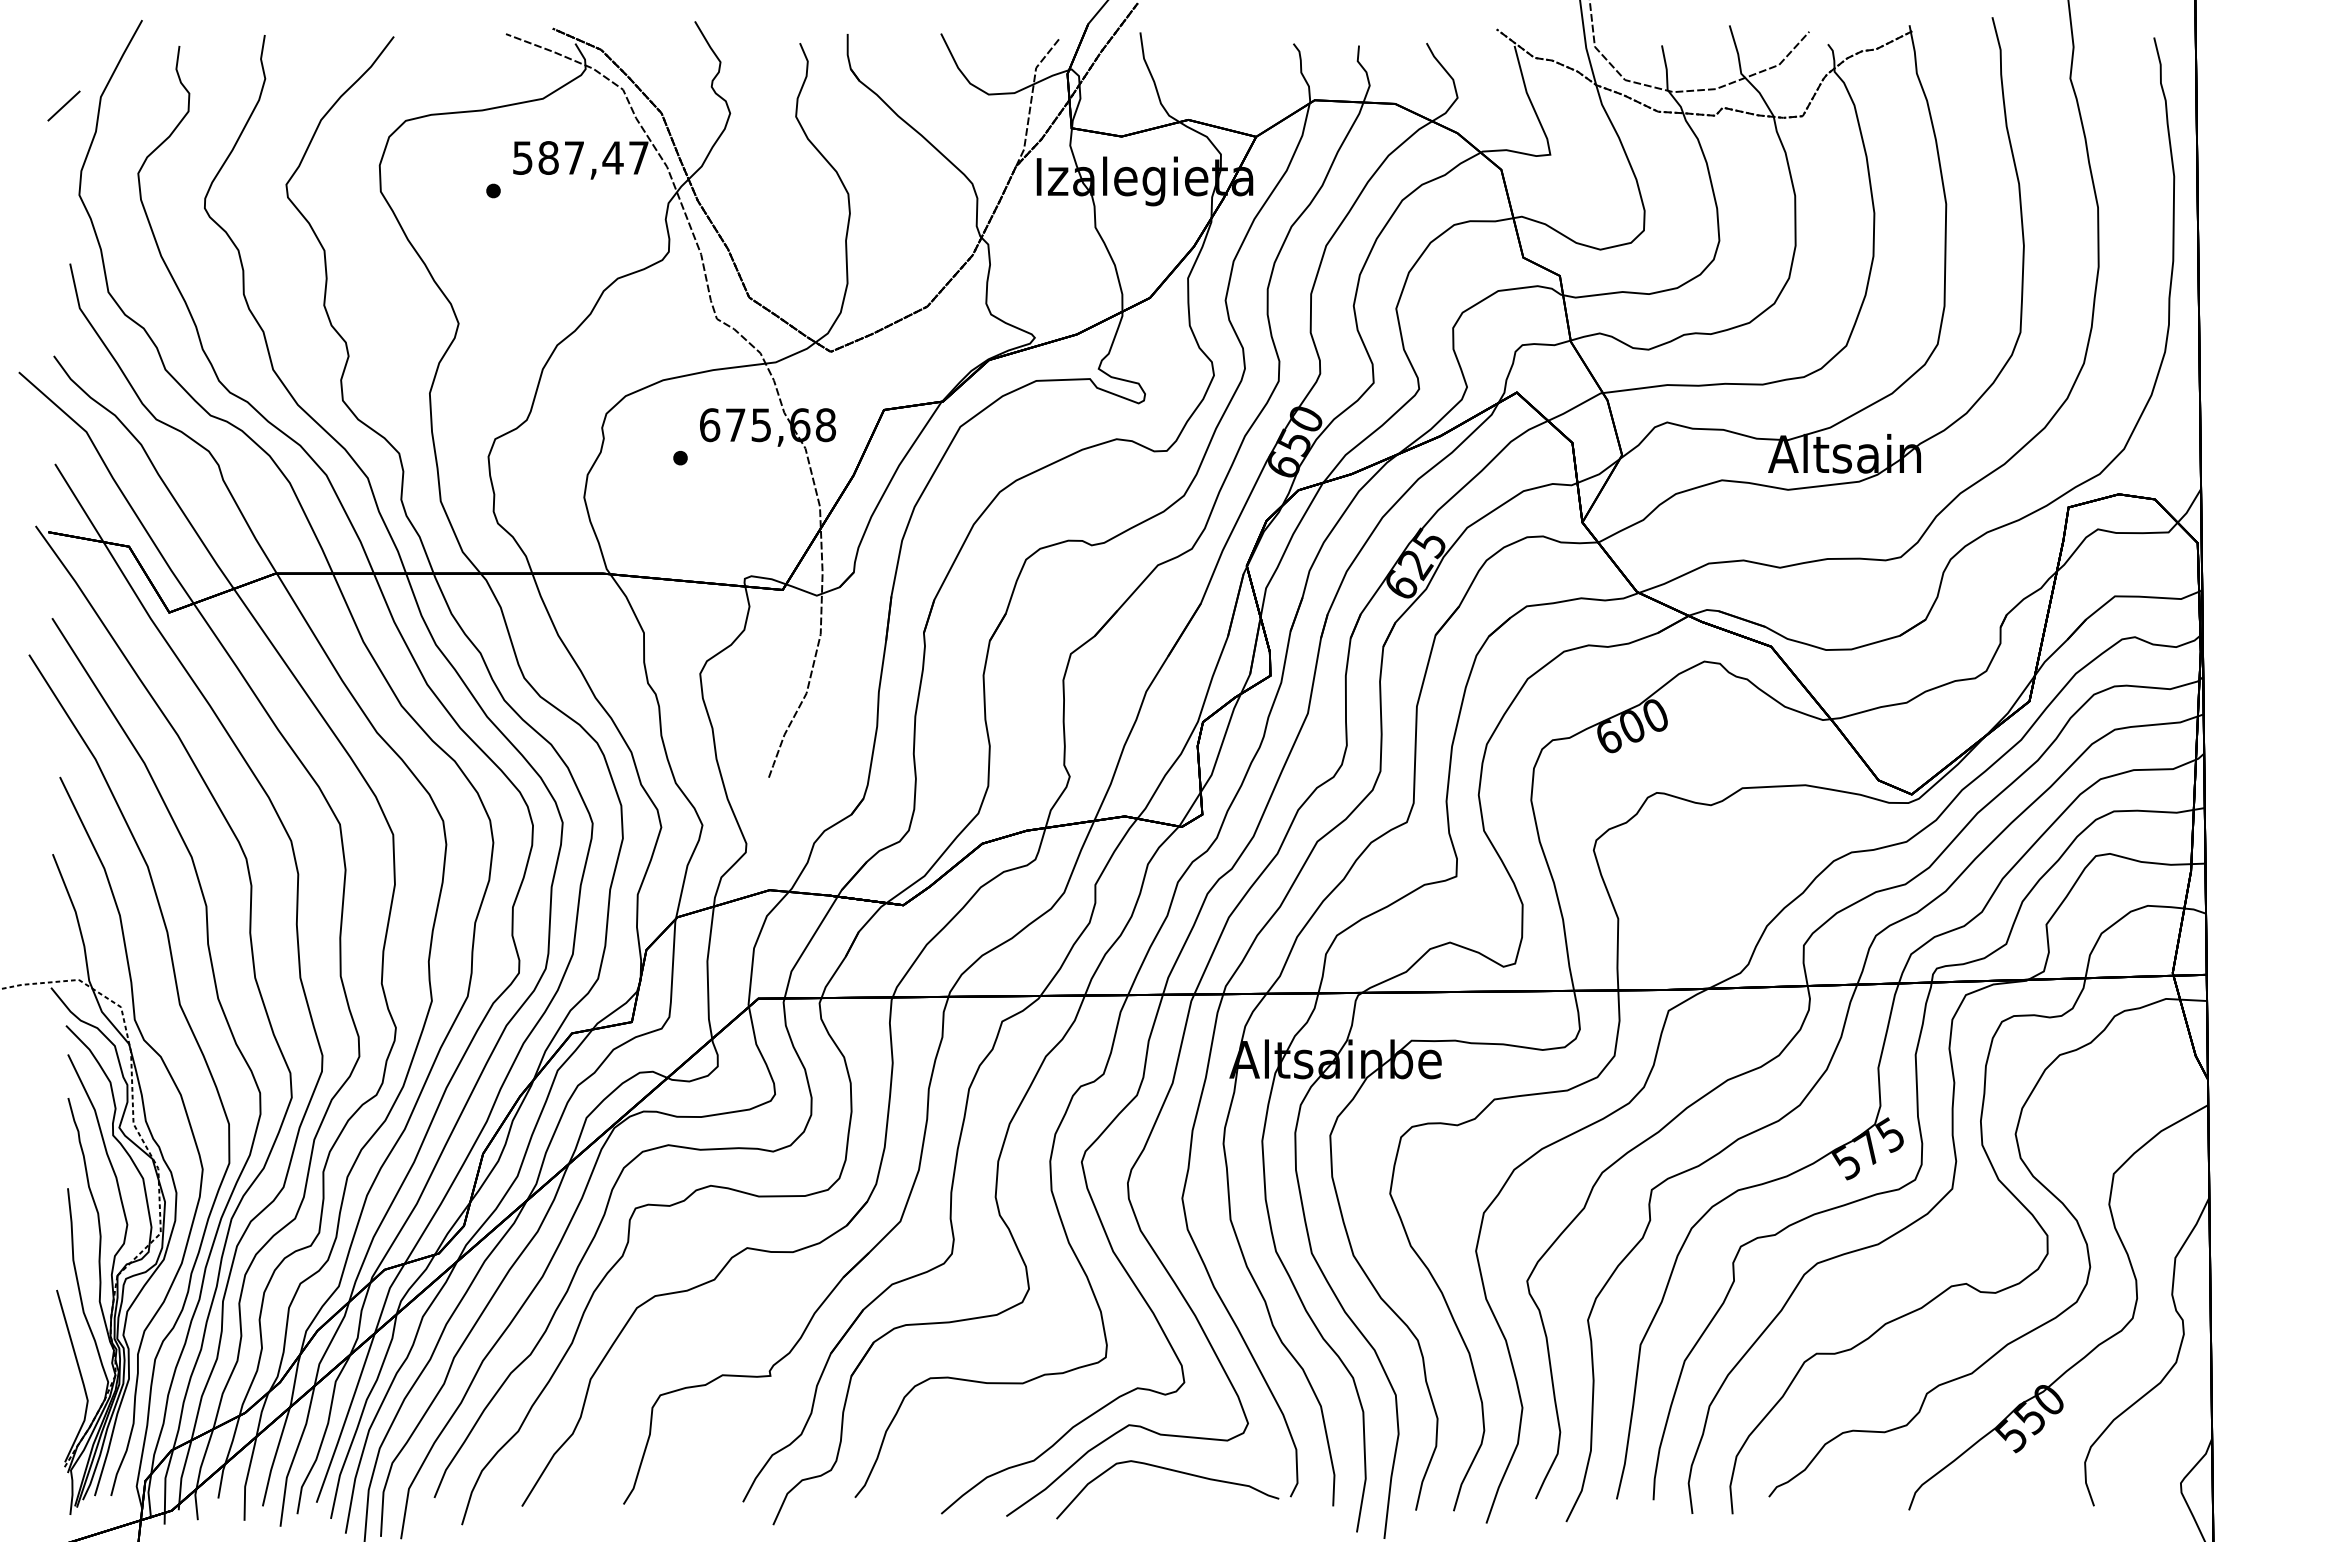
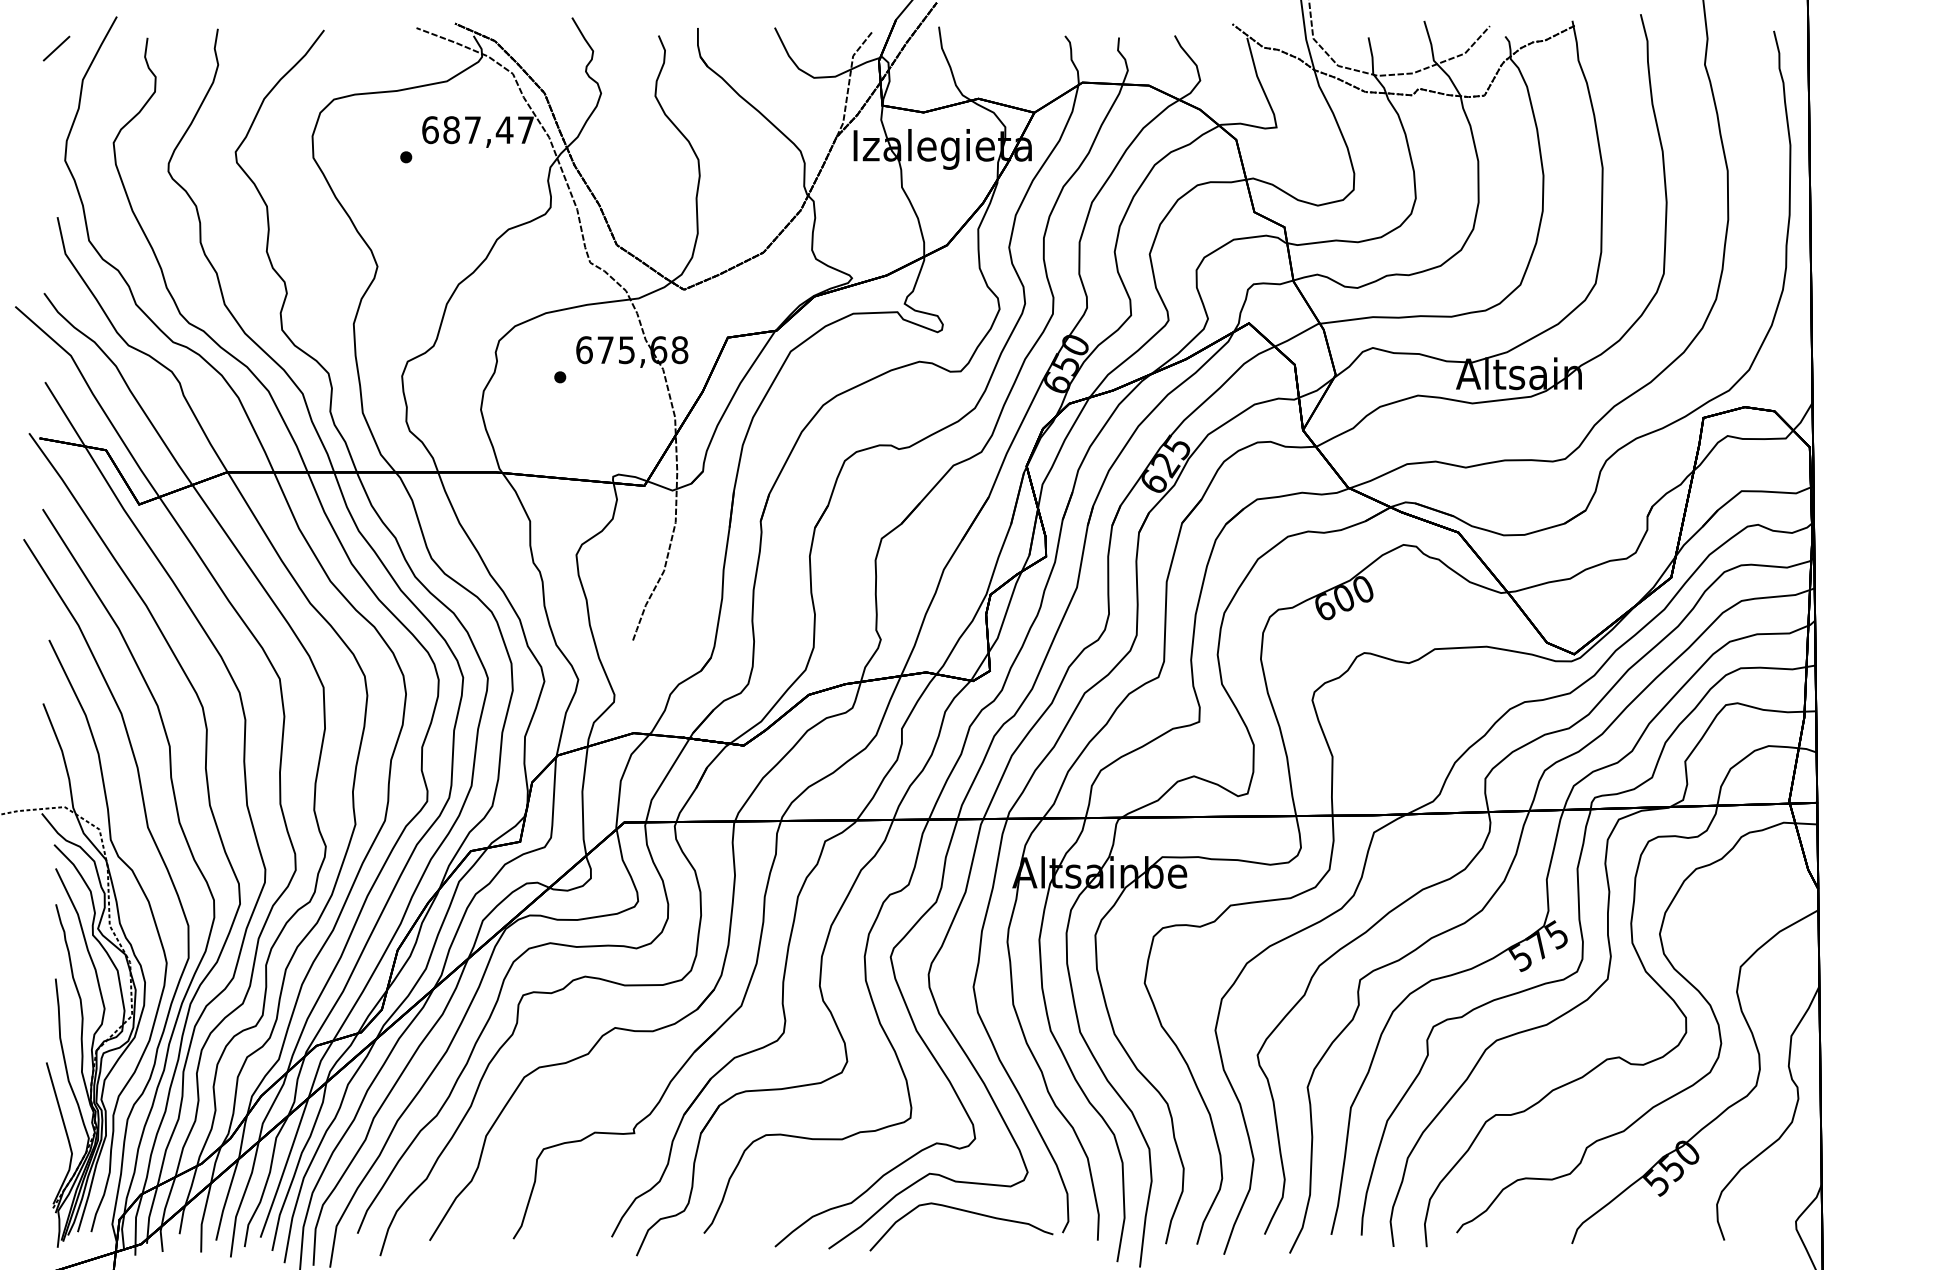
line: (63, 105) -> (56, 48), moved
text: (523, 157) -> (430, 129), 587,47 -> 687,47

